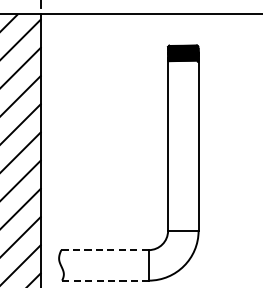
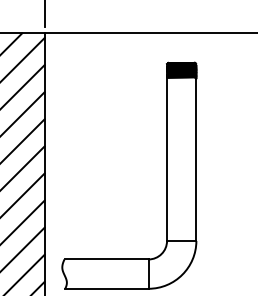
line: (105, 250) -> (106, 259), dashed -> solid
line: (105, 280) -> (106, 288), dashed -> solid

